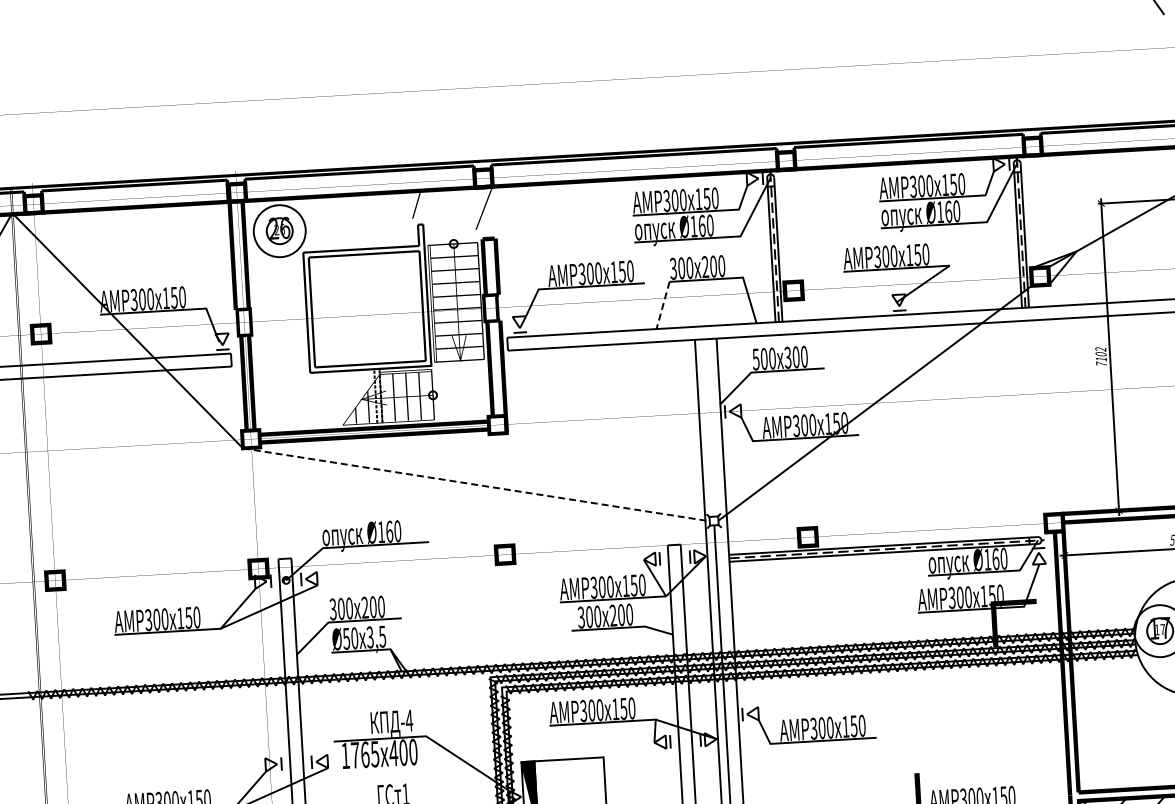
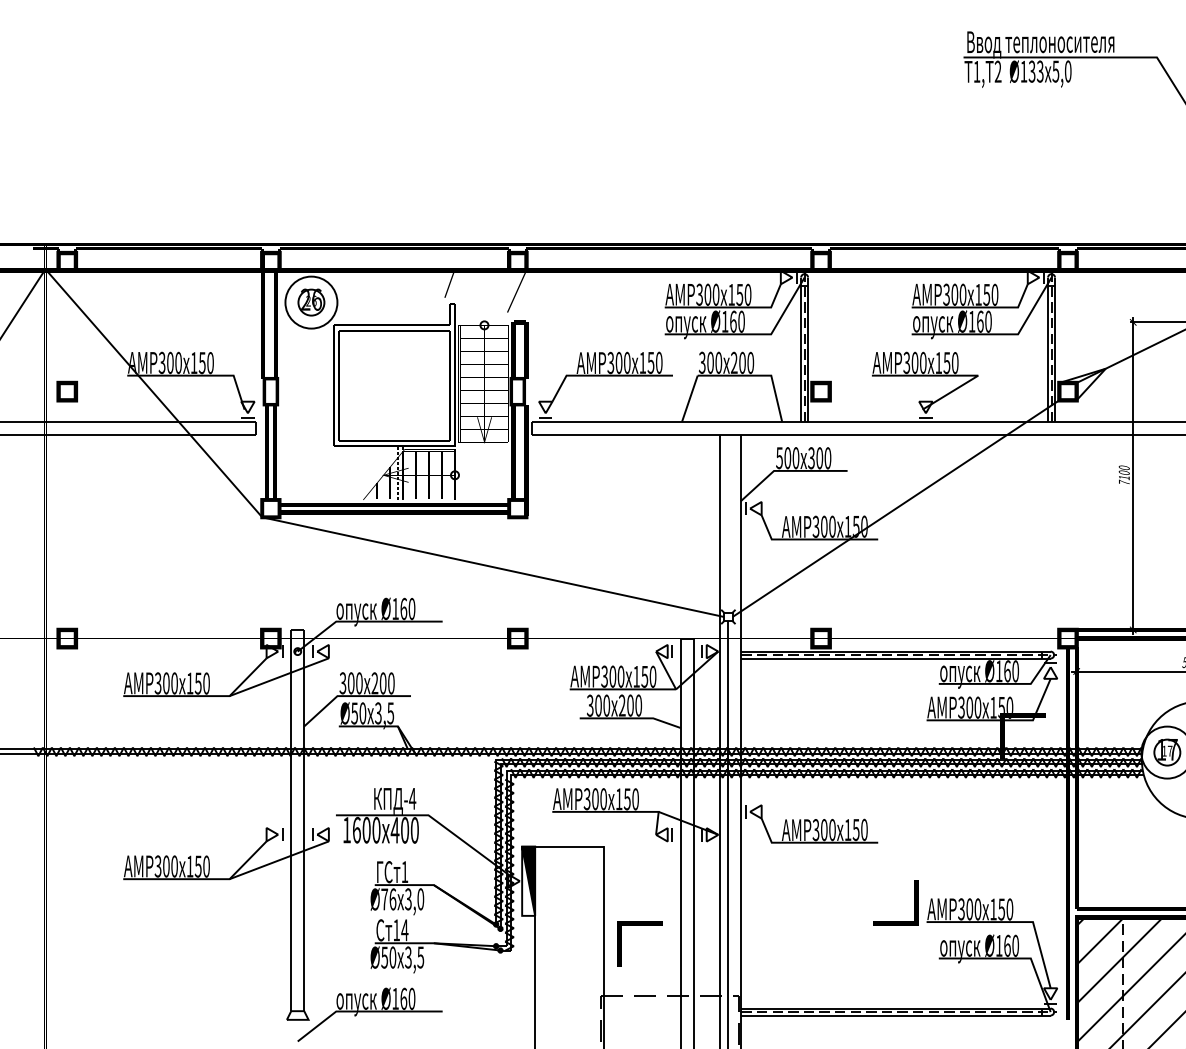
line: (662, 306) -> (689, 399), dashed -> solid
text: (1100, 349) -> (1124, 467), 7102 -> 7100
line: (476, 485) -> (493, 567), dashed -> solid
text: (365, 754) -> (366, 829), 1765 -> 1600

